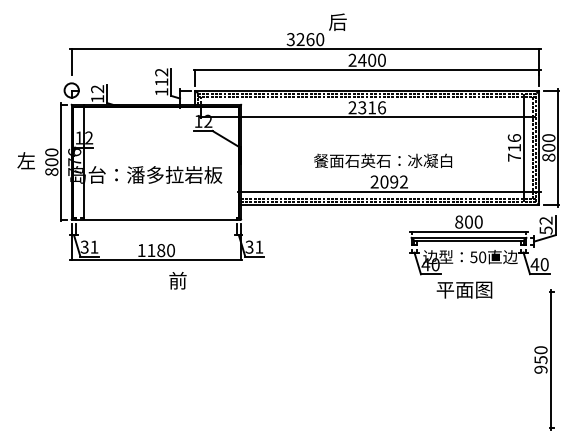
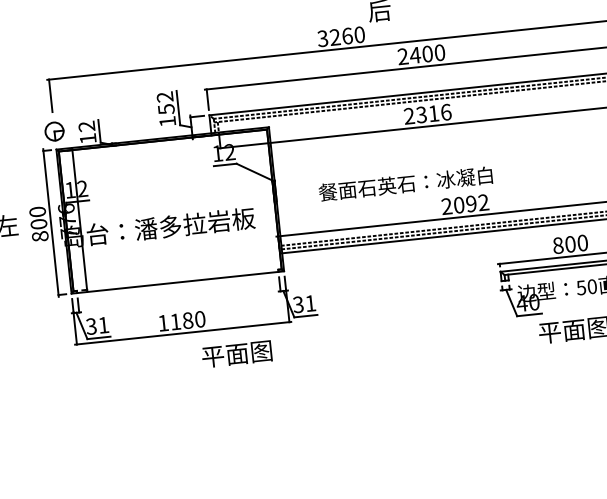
text: (161, 82) -> (166, 109), 112 -> 152
text: (383, 160) -> (406, 183), moved
text: (196, 280) -> (236, 353), 前 -> 平面图

